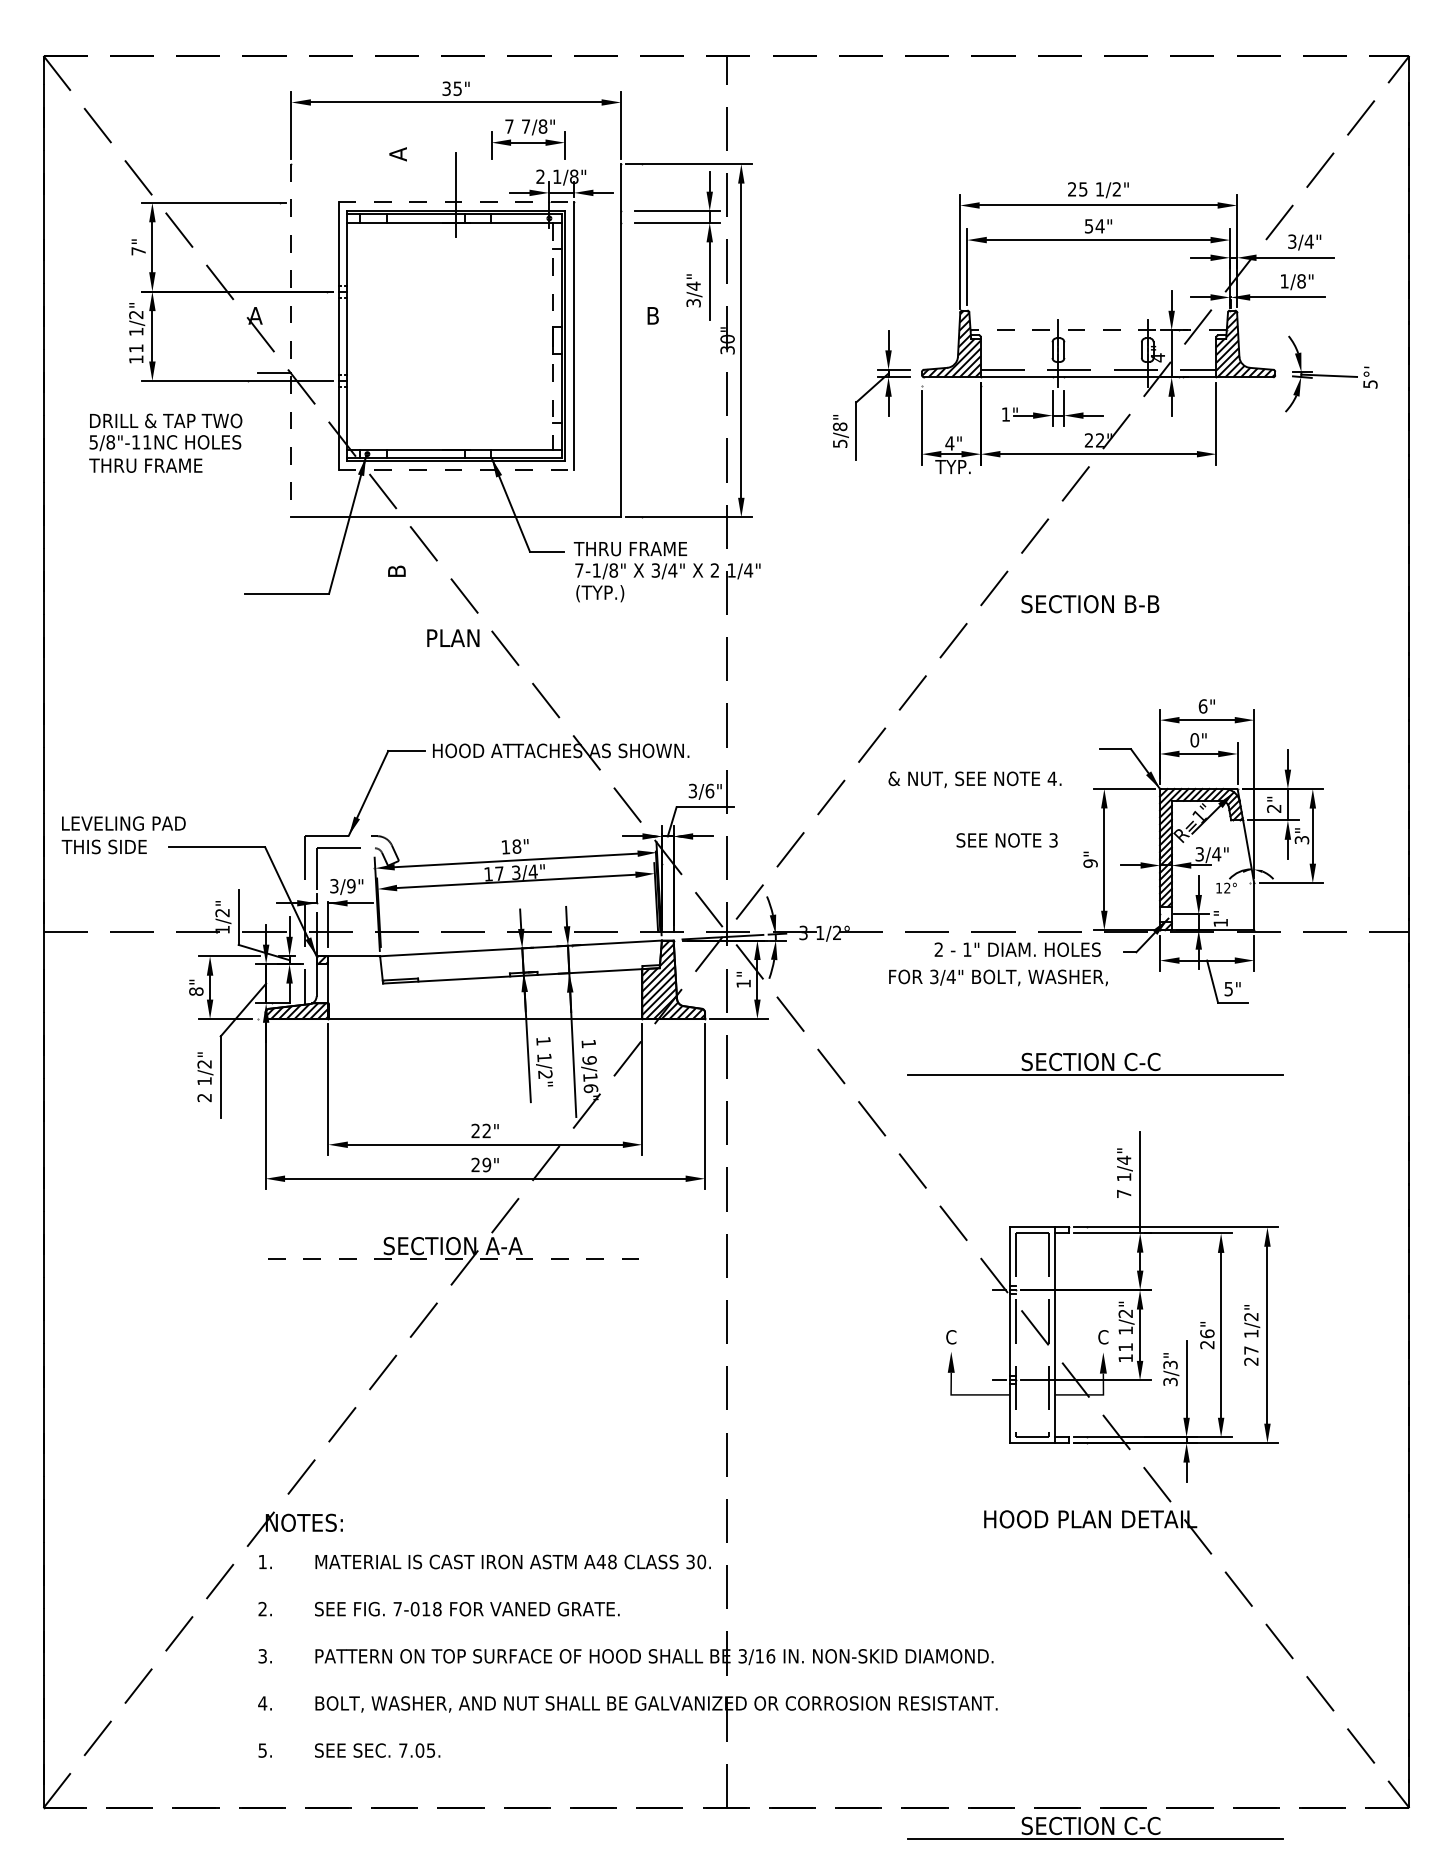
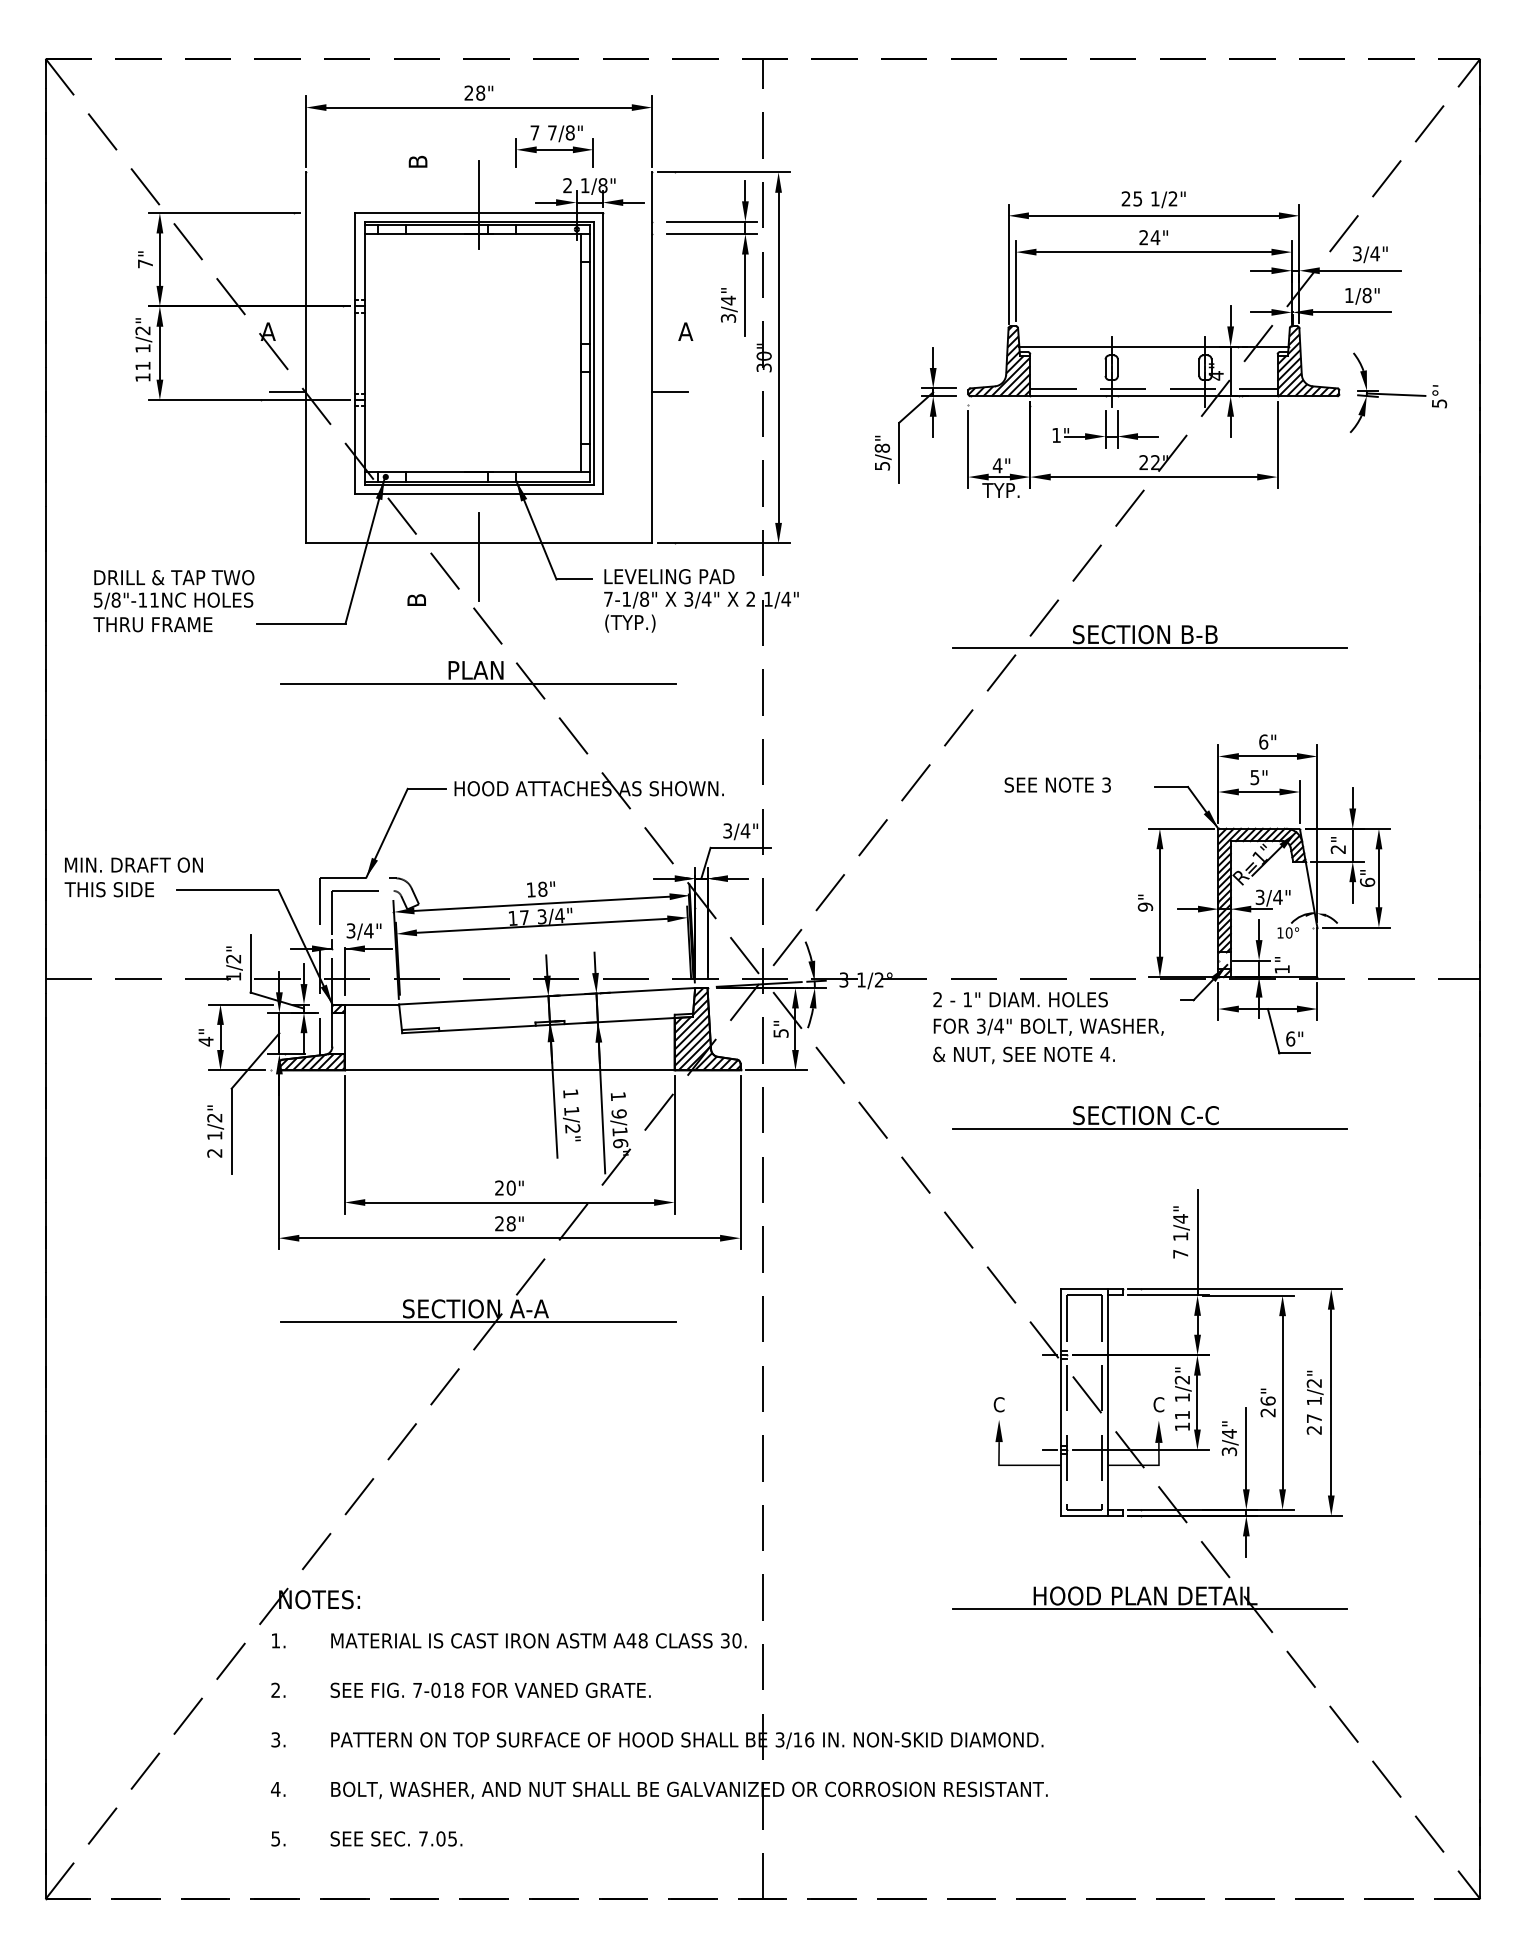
text: (452, 88) -> (475, 92), 35" -> 28"
text: (397, 154) -> (417, 162), A -> B
line: (456, 202) -> (479, 212), dashed -> solid
text: (1089, 226) -> (1144, 237), 54" -> 24"
text: (652, 315) -> (685, 331), B -> A
line: (1098, 330) -> (1153, 347), dashed -> solid
line: (553, 336) -> (581, 353), dashed -> solid
line: (291, 340) -> (306, 357), dashed -> solid
line: (637, 372) -> (669, 391), added
text: (165, 442) -> (173, 600), moved
line: (456, 470) -> (479, 494), dashed -> solid
line: (456, 530) -> (479, 557), added
text: (636, 548) -> (668, 576), THRU FRAME -> LEVELING PAD
line: (1094, 617) -> (1149, 648), added
line: (455, 651) -> (478, 684), added
text: (1194, 740) -> (1254, 777), 0" -> 5"
text: (974, 779) -> (1023, 1055), moved
text: (709, 790) -> (745, 830), 3/6" -> 3/4"
text: (128, 823) -> (134, 865), LEVELING PAD -> MIN. DRAFT ON
text: (1301, 839) -> (1367, 881), 3" -> 6"
text: (1006, 840) -> (1057, 785), moved
text: (350, 886) -> (368, 931), 3/9" -> 3/4"
text: (1227, 887) -> (1289, 932), 12° -> 10°
text: (1017, 949) -> (1020, 999), moved
text: (743, 983) -> (780, 1033), 1" -> 5"
text: (1228, 988) -> (1290, 1038), 5" -> 6"
text: (196, 991) -> (206, 1041), 8" -> 4"
text: (486, 1130) -> (510, 1187), 22" -> 20"
text: (486, 1165) -> (510, 1224), 29" -> 28"
line: (455, 1258) -> (478, 1321), dashed -> solid
text: (1170, 1364) -> (1229, 1433), 3/3" -> 3/4"
line: (1094, 1531) -> (1149, 1608), added
part: (1095, 1827) -> (1150, 1919), removed

